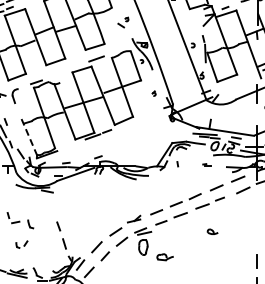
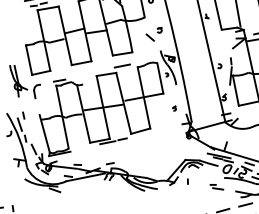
part: (123, 22) -> (154, 33), size x1.43
line: (29, 137) -> (44, 134), dashed -> solid
part: (206, 164) -> (216, 185), size x1.67

